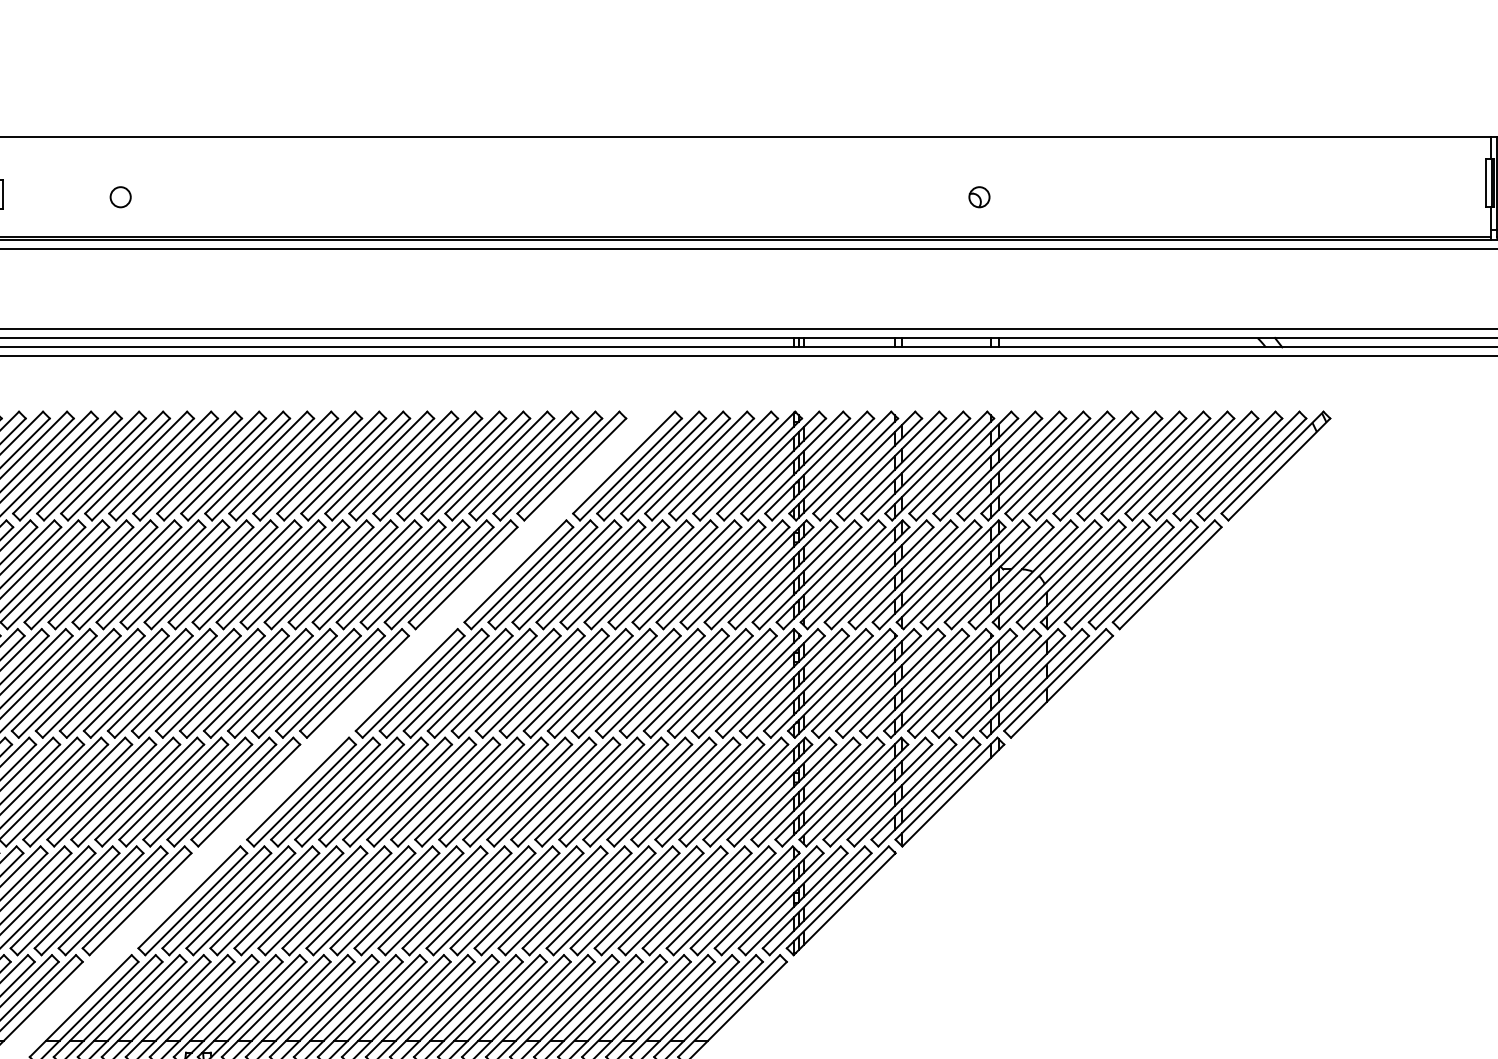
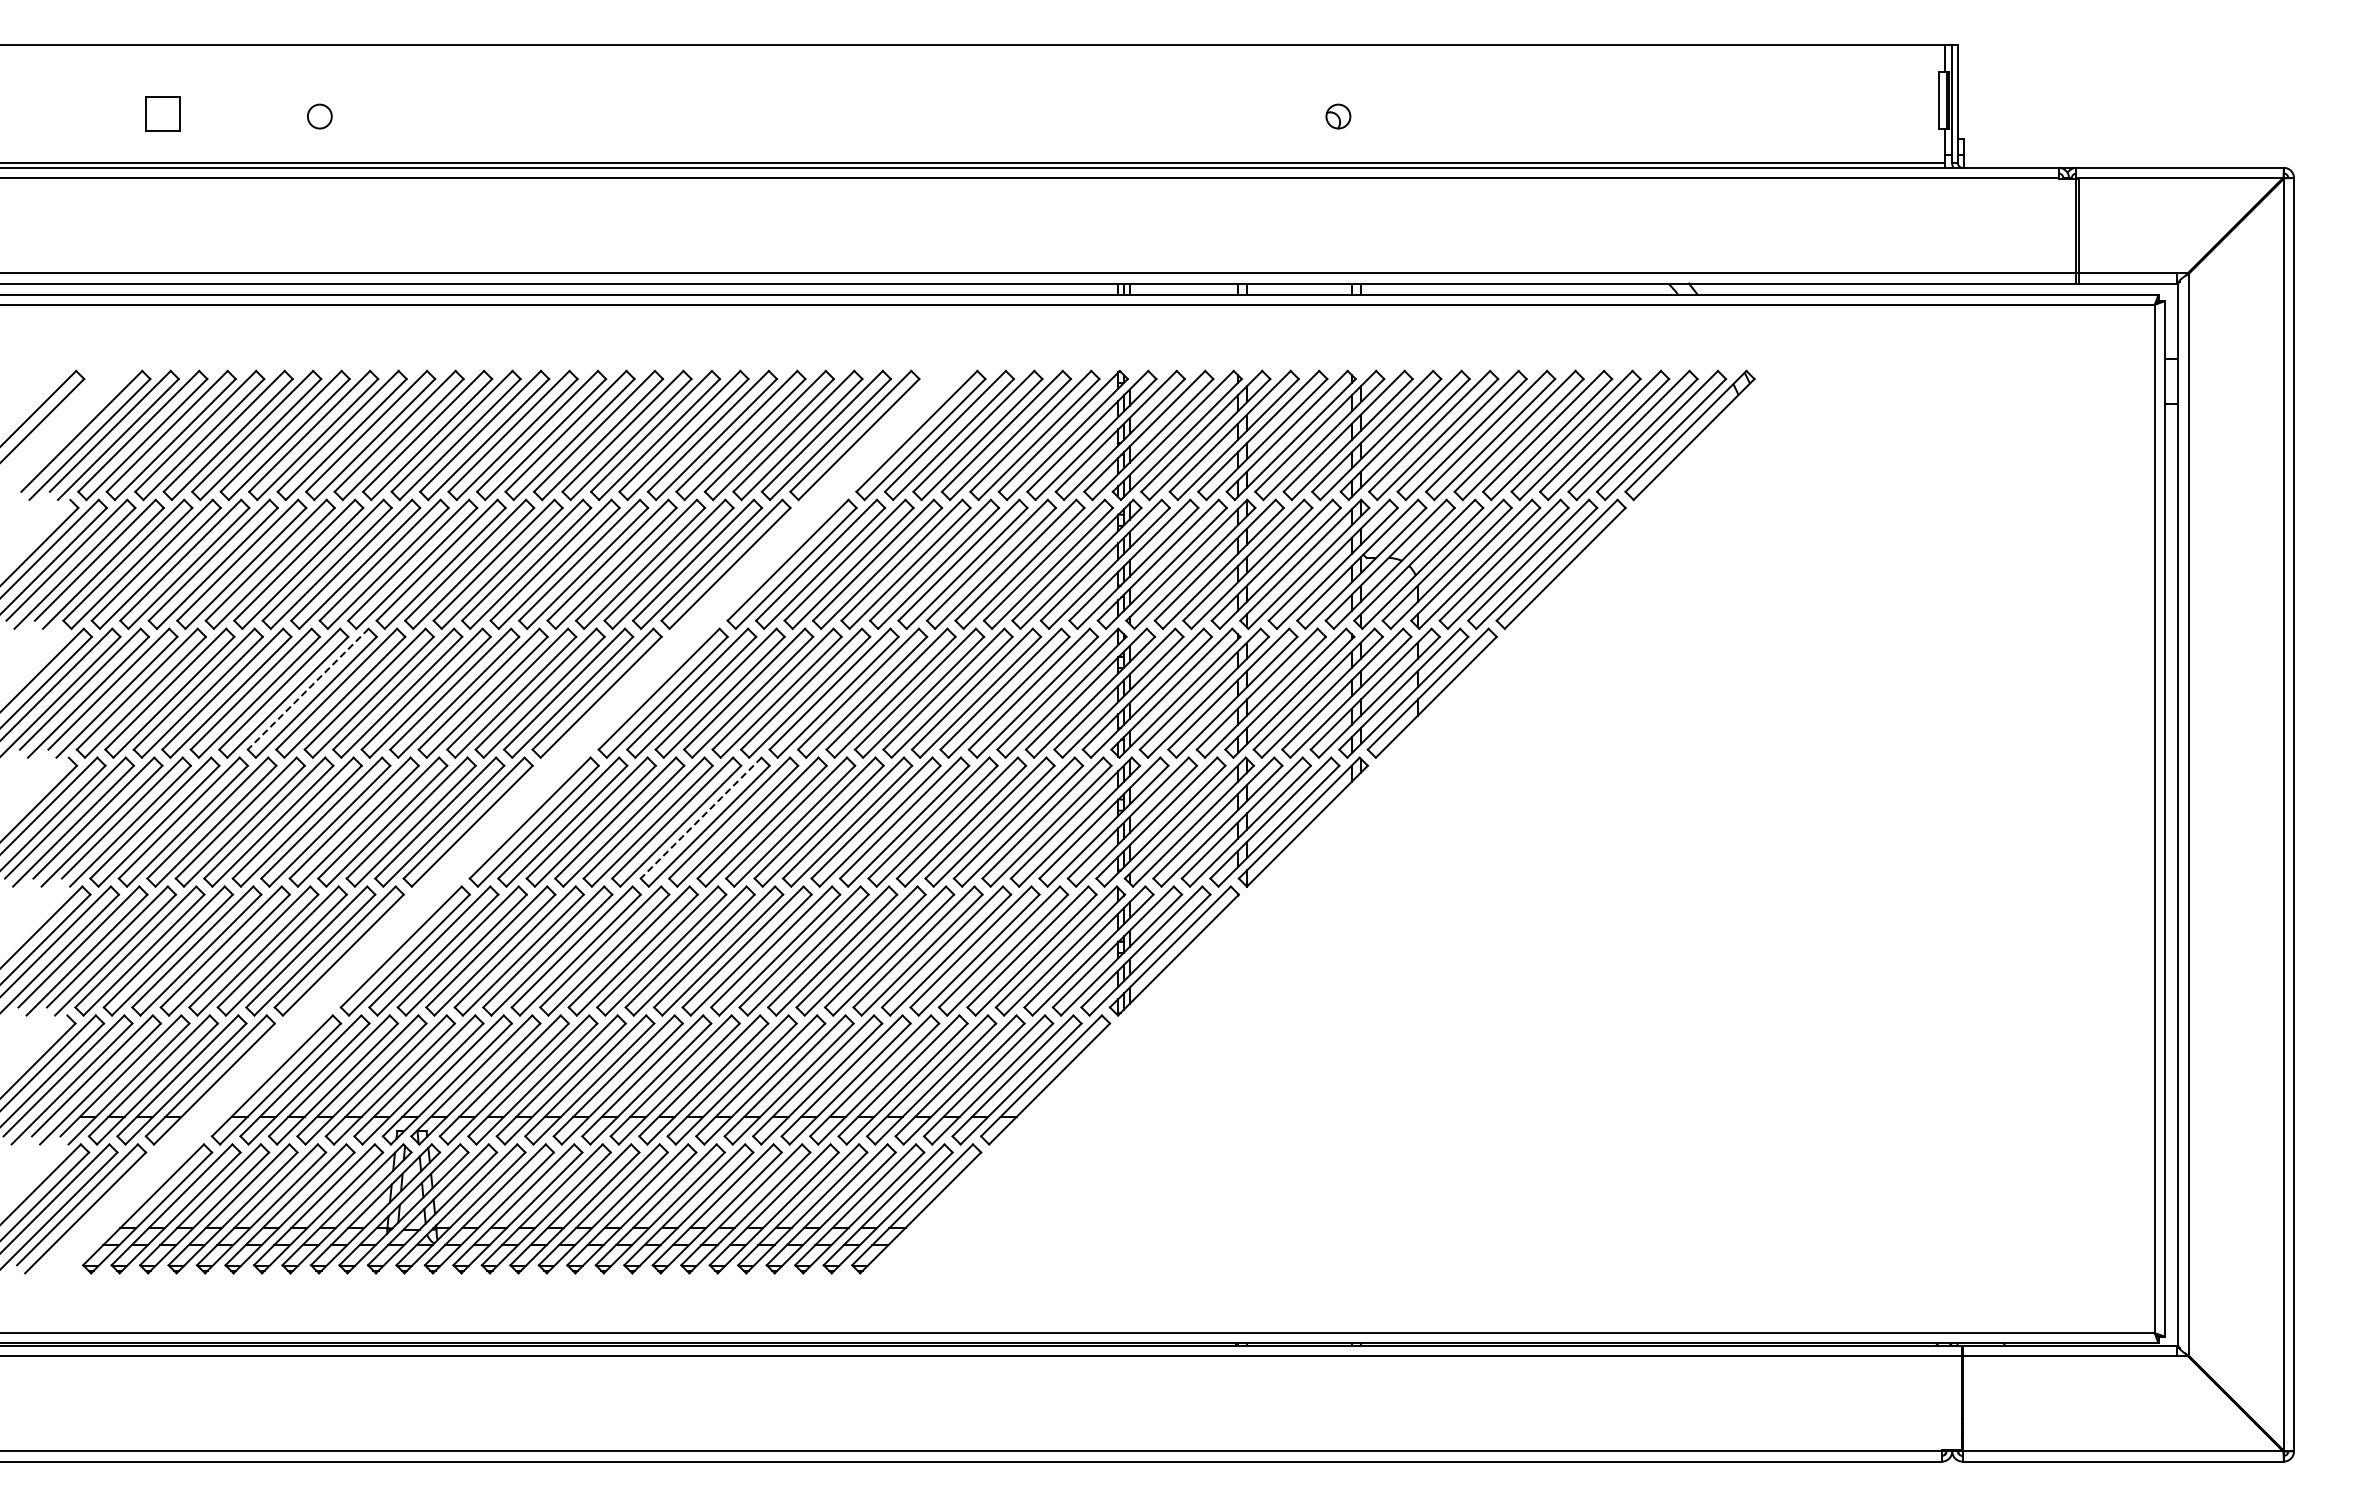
line: (110, 680) -> (307, 689), solid -> dashed
line: (441, 789) -> (700, 818), solid -> dashed

